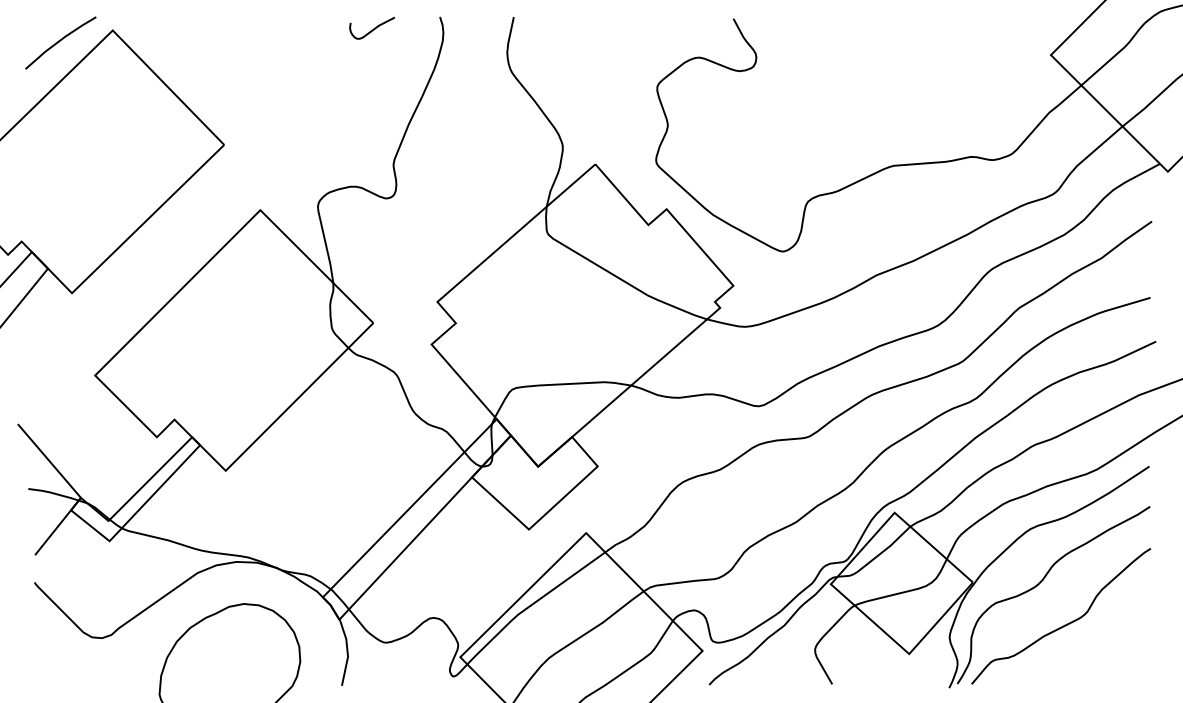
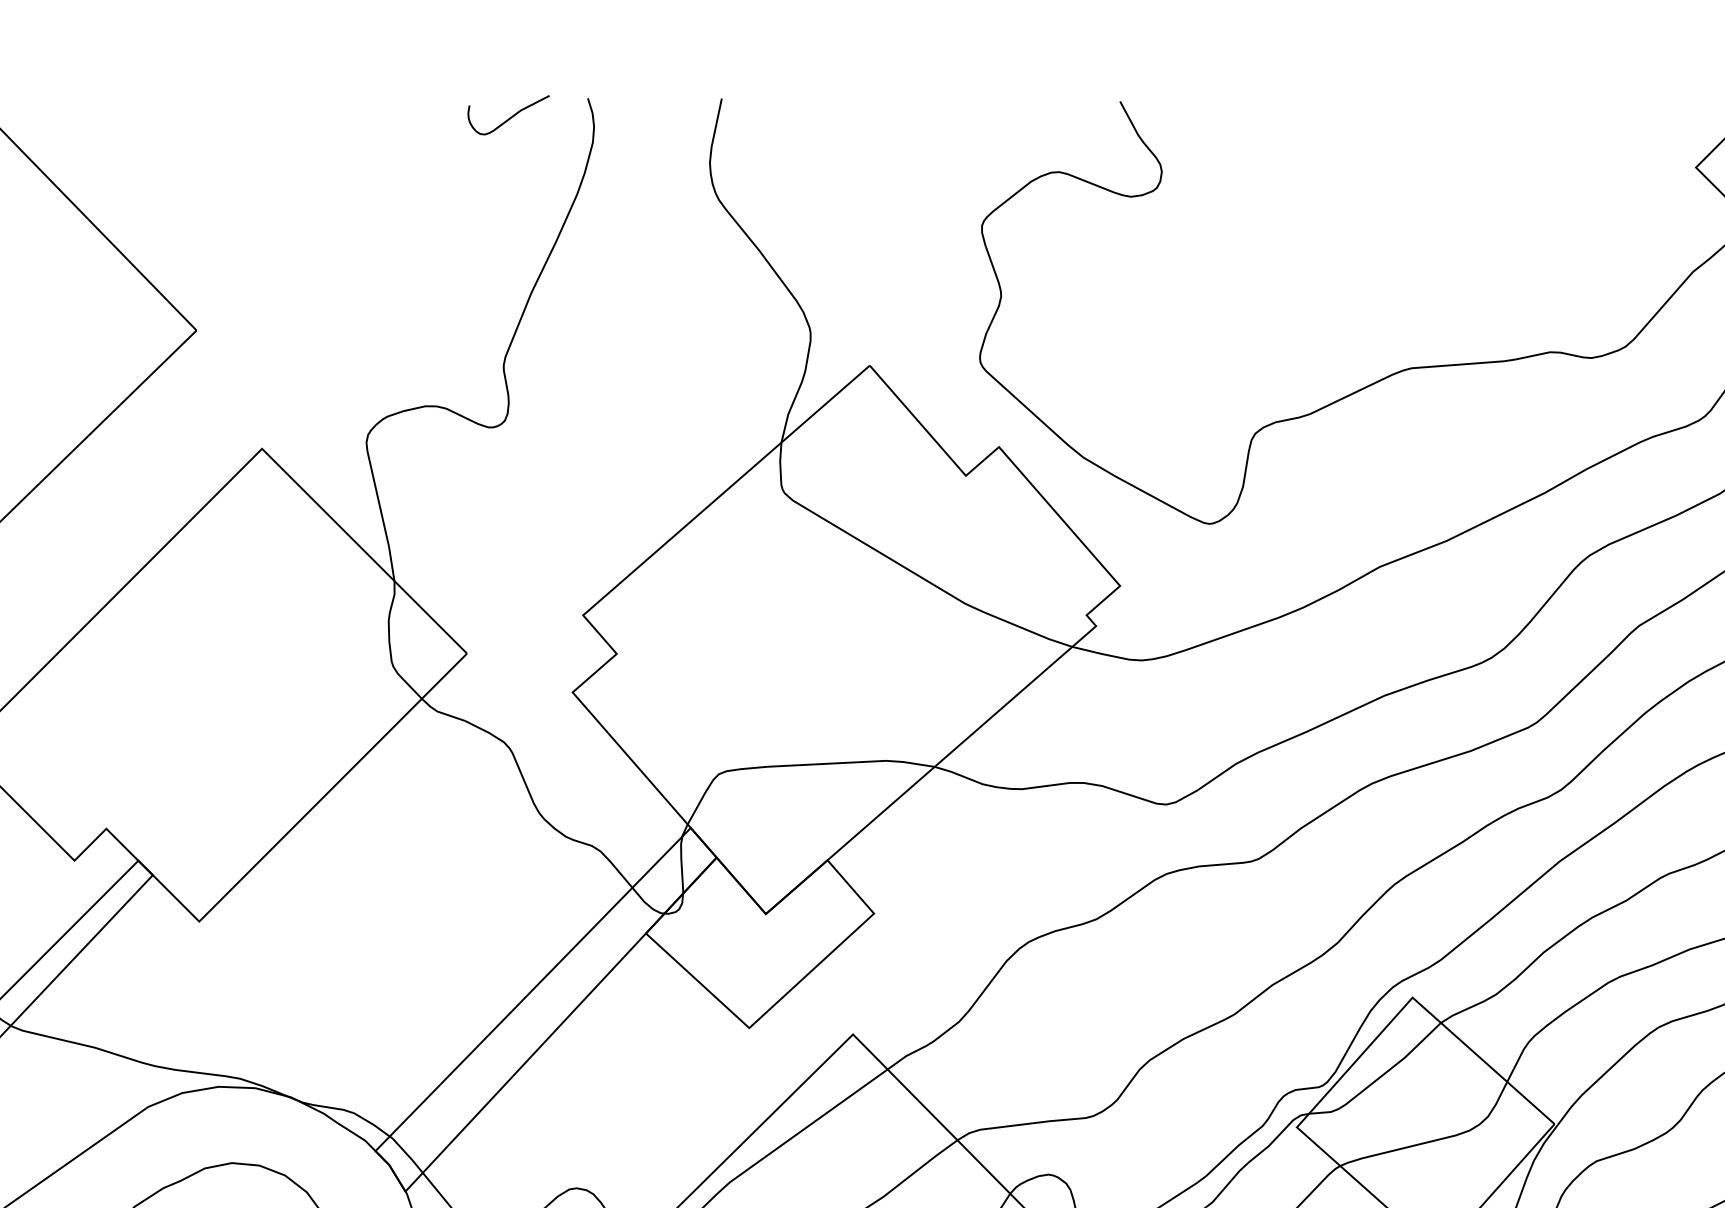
curve: (373, 28) -> (510, 115), moved

